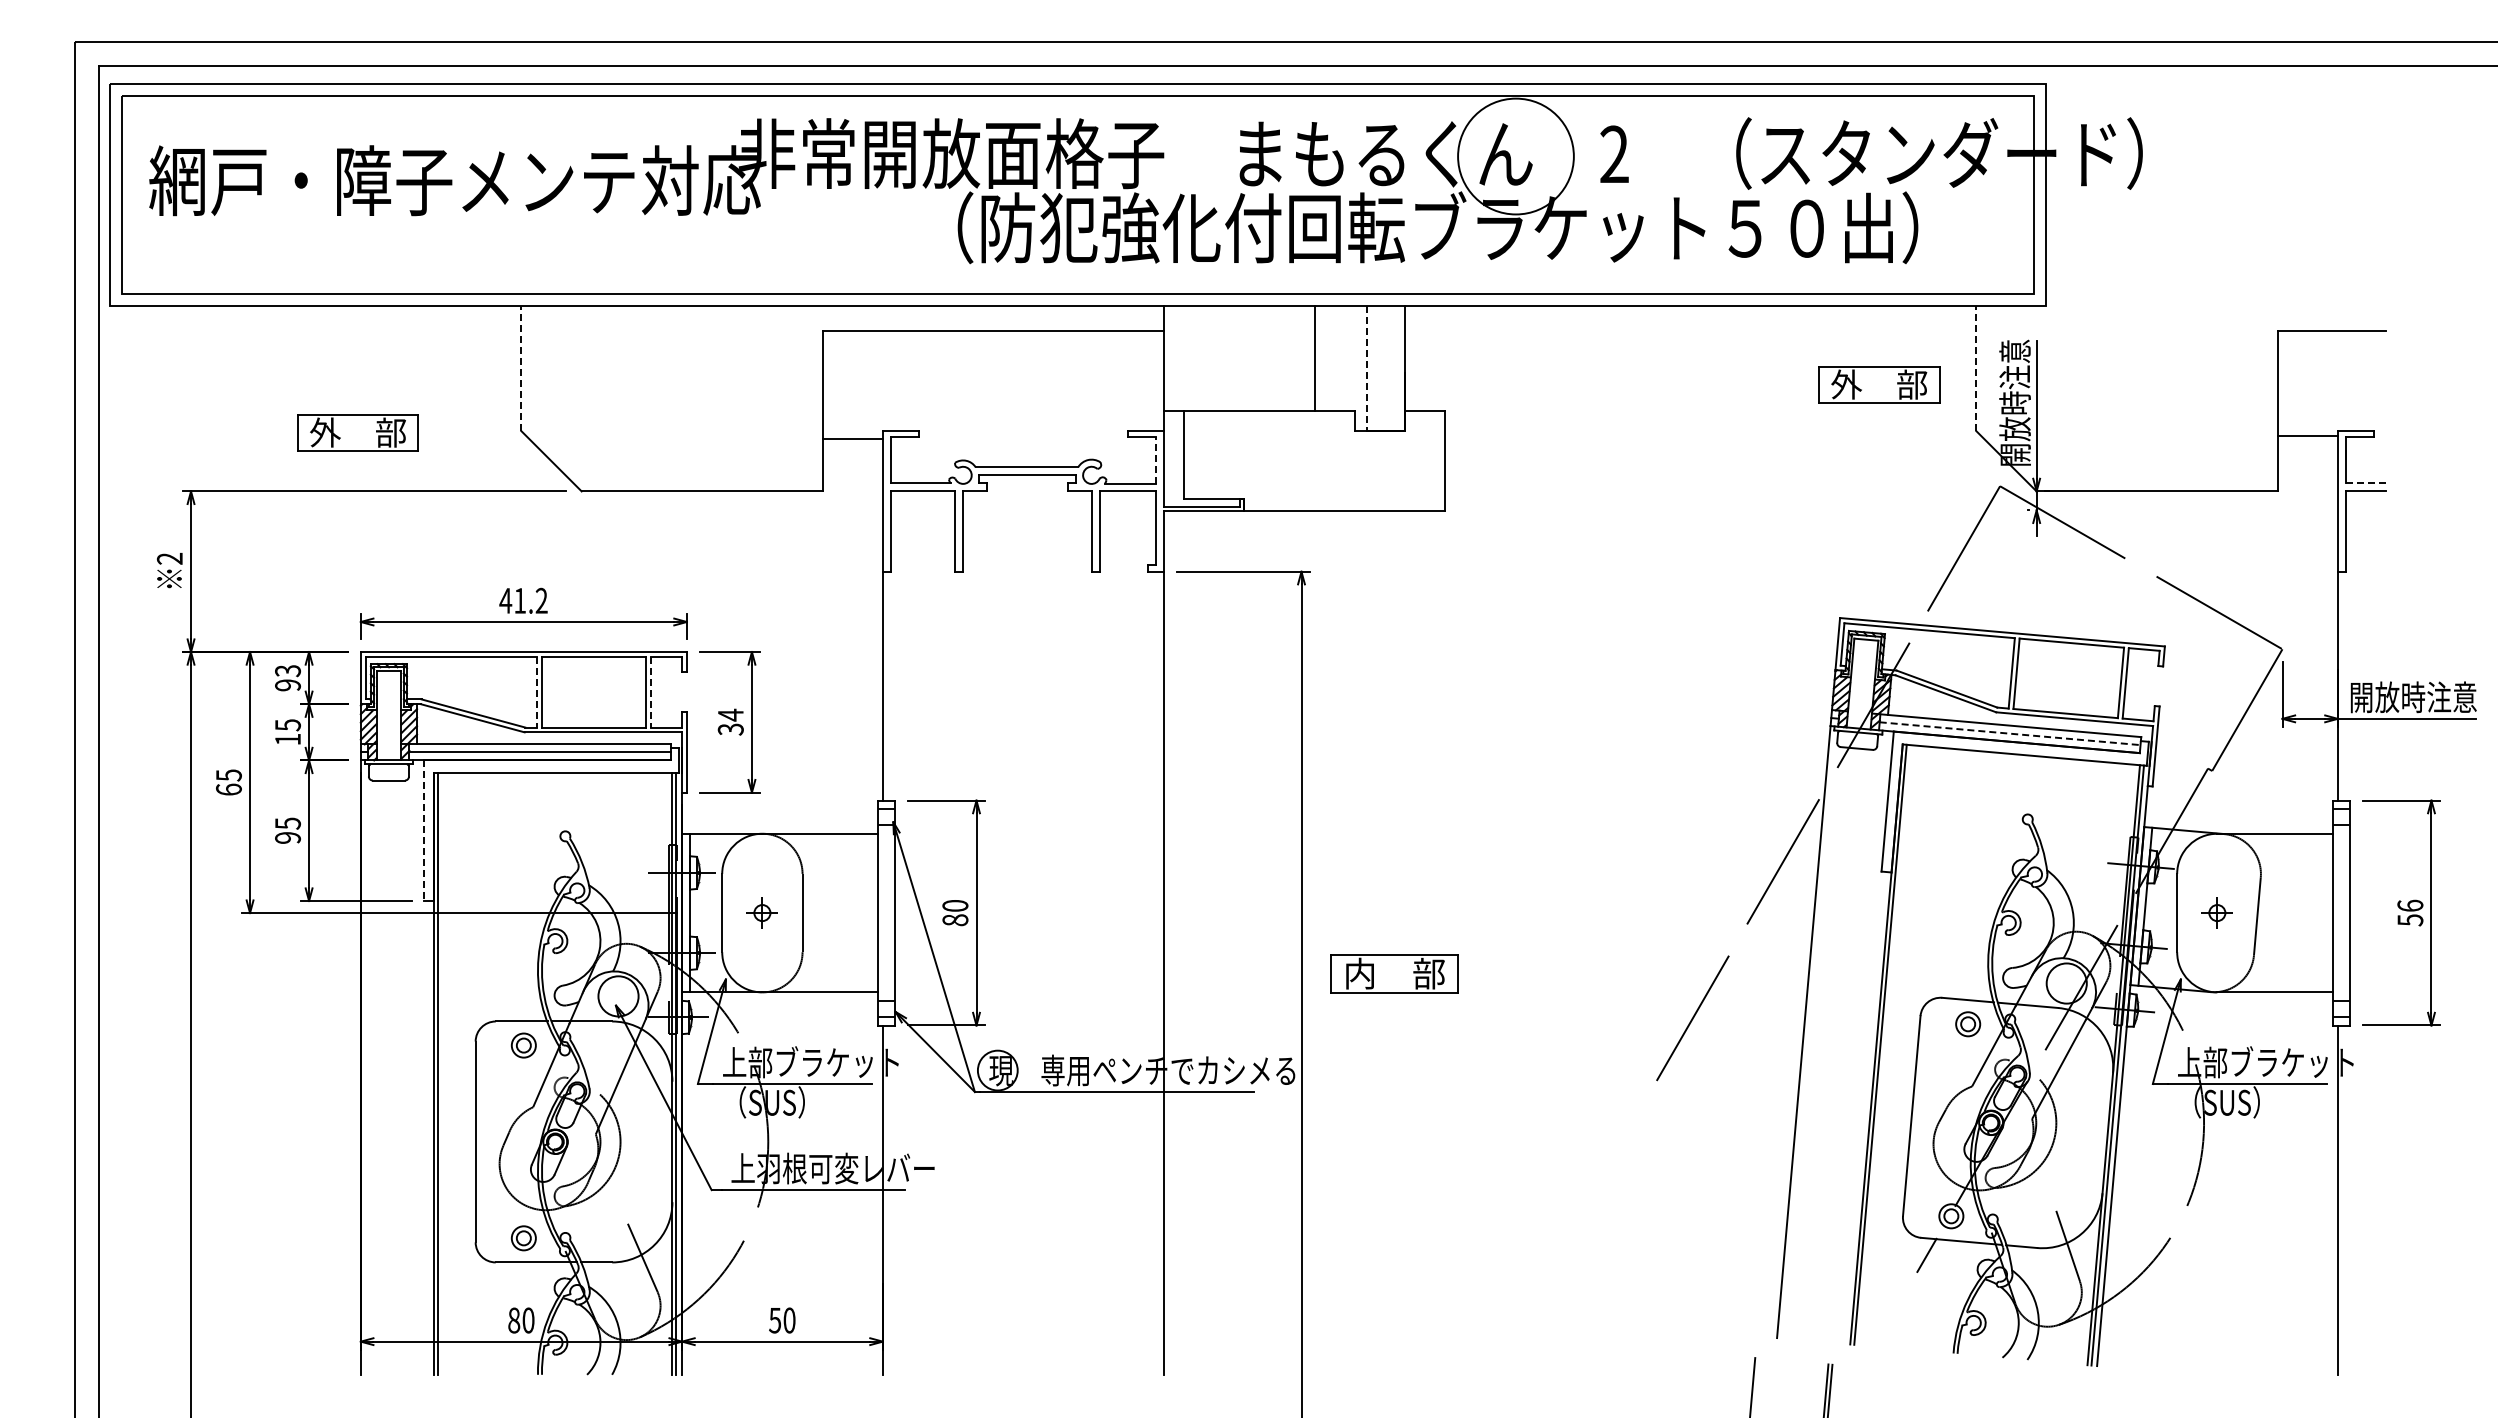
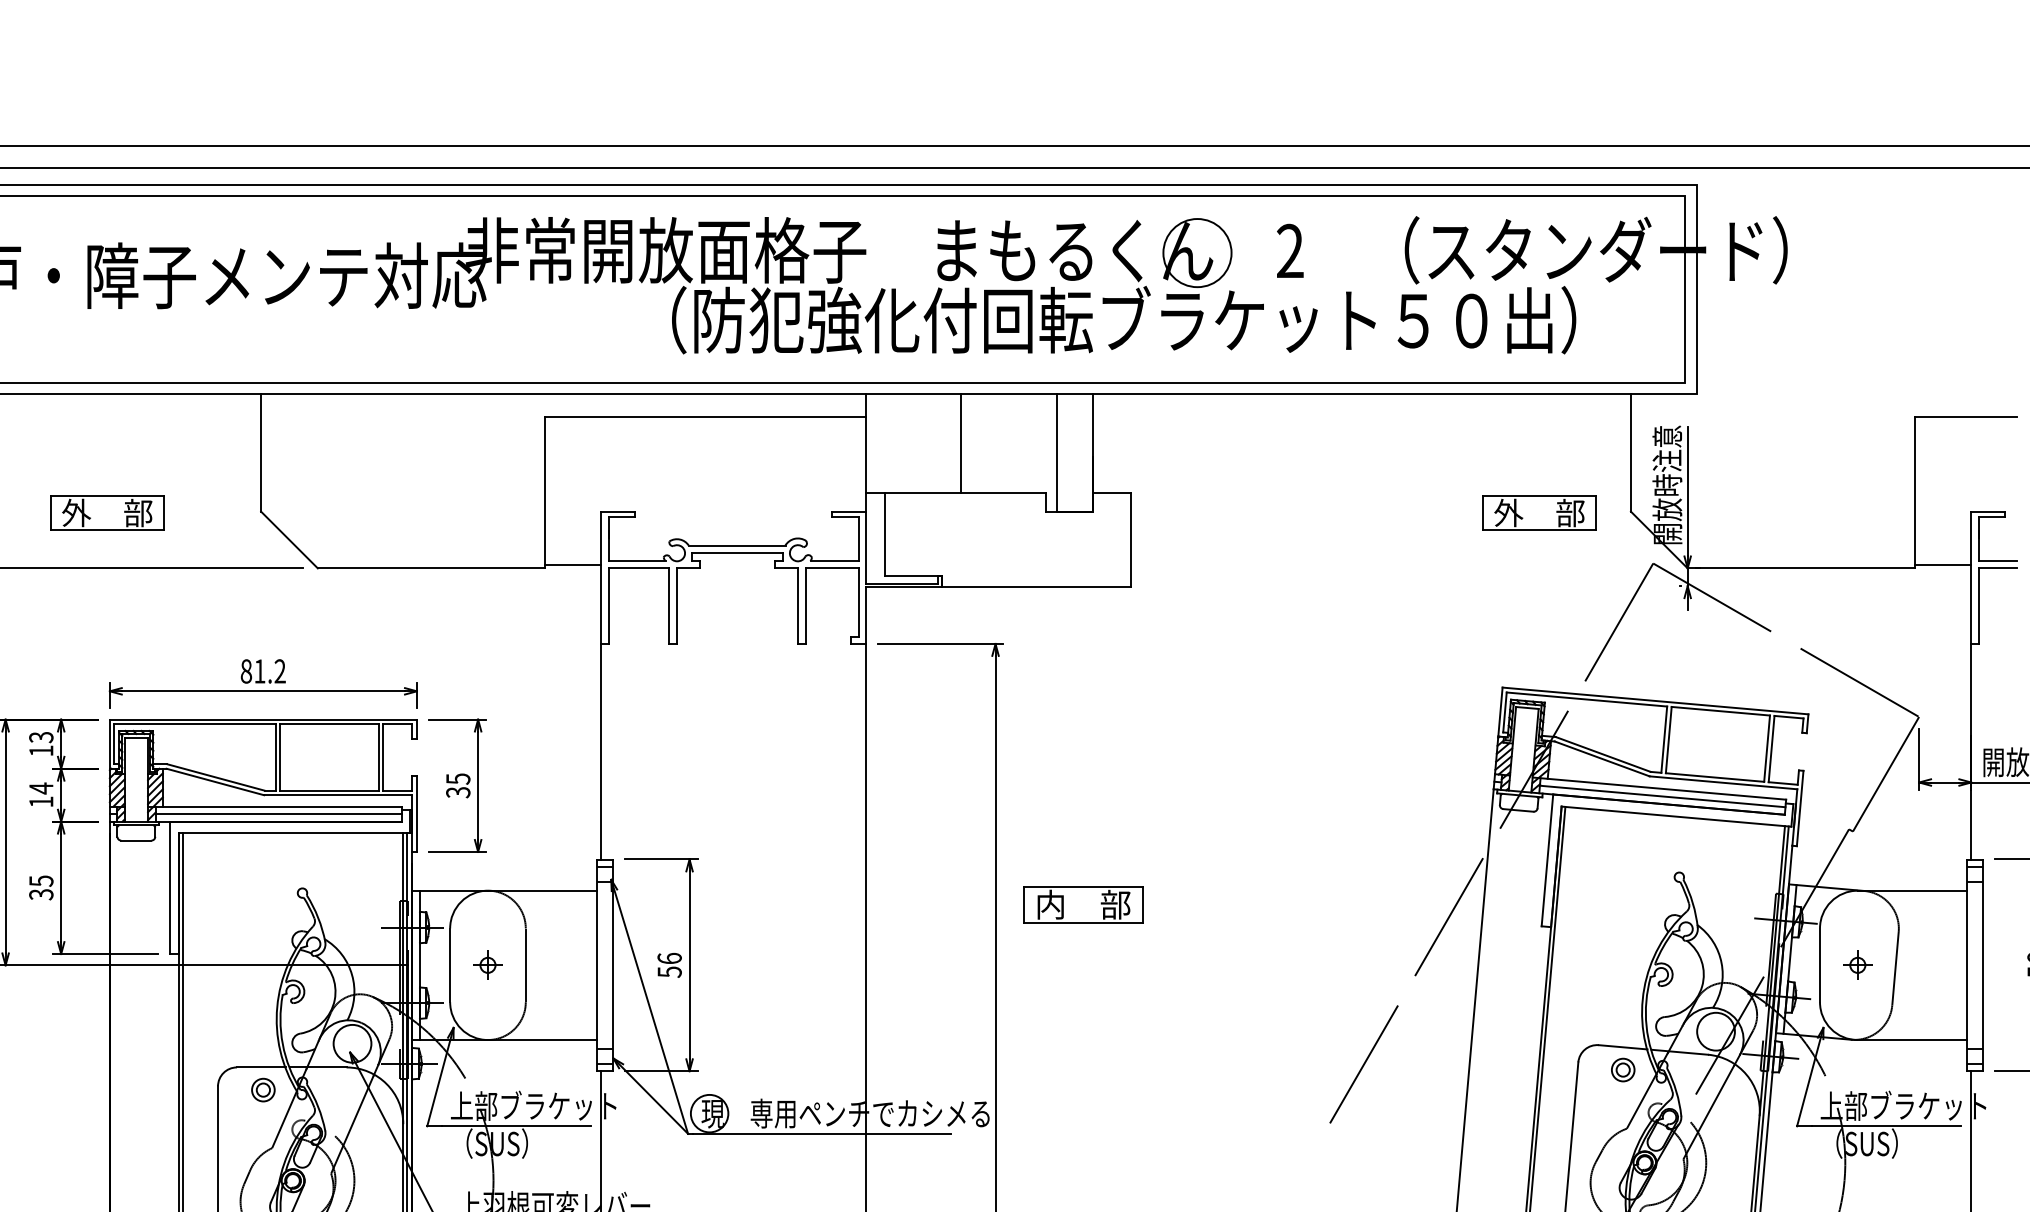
circle: (1515, 156) -> (1197, 253), size x0.62
line: (1315, 358) -> (960, 443), moved
line: (521, 368) -> (261, 452), dashed -> solid
line: (1976, 368) -> (1631, 452), dashed -> solid
line: (1366, 369) -> (1056, 453), dashed -> solid
part: (1879, 384) -> (1539, 512), moved
line: (2307, 436) -> (1942, 564), moved
line: (852, 439) -> (572, 564), moved
line: (1155, 459) -> (858, 538), dashed -> solid
line: (2366, 483) -> (1998, 560), dashed -> solid
text: (505, 600) -> (246, 671), 41.2 -> 81.2
text: (288, 685) -> (41, 751), 93 -> 13
line: (536, 692) -> (275, 757), dashed -> solid
line: (651, 692) -> (383, 757), dashed -> solid
text: (730, 714) -> (457, 778), 34 -> 35
text: (288, 724) -> (41, 787), 15 -> 14
line: (2010, 733) -> (1663, 796), dashed -> solid
line: (424, 831) -> (169, 888), dashed -> solid
text: (287, 838) -> (40, 895), 95 -> 35
text: (955, 912) -> (669, 964), 80 -> 56
part: (1394, 973) -> (1083, 904), moved

